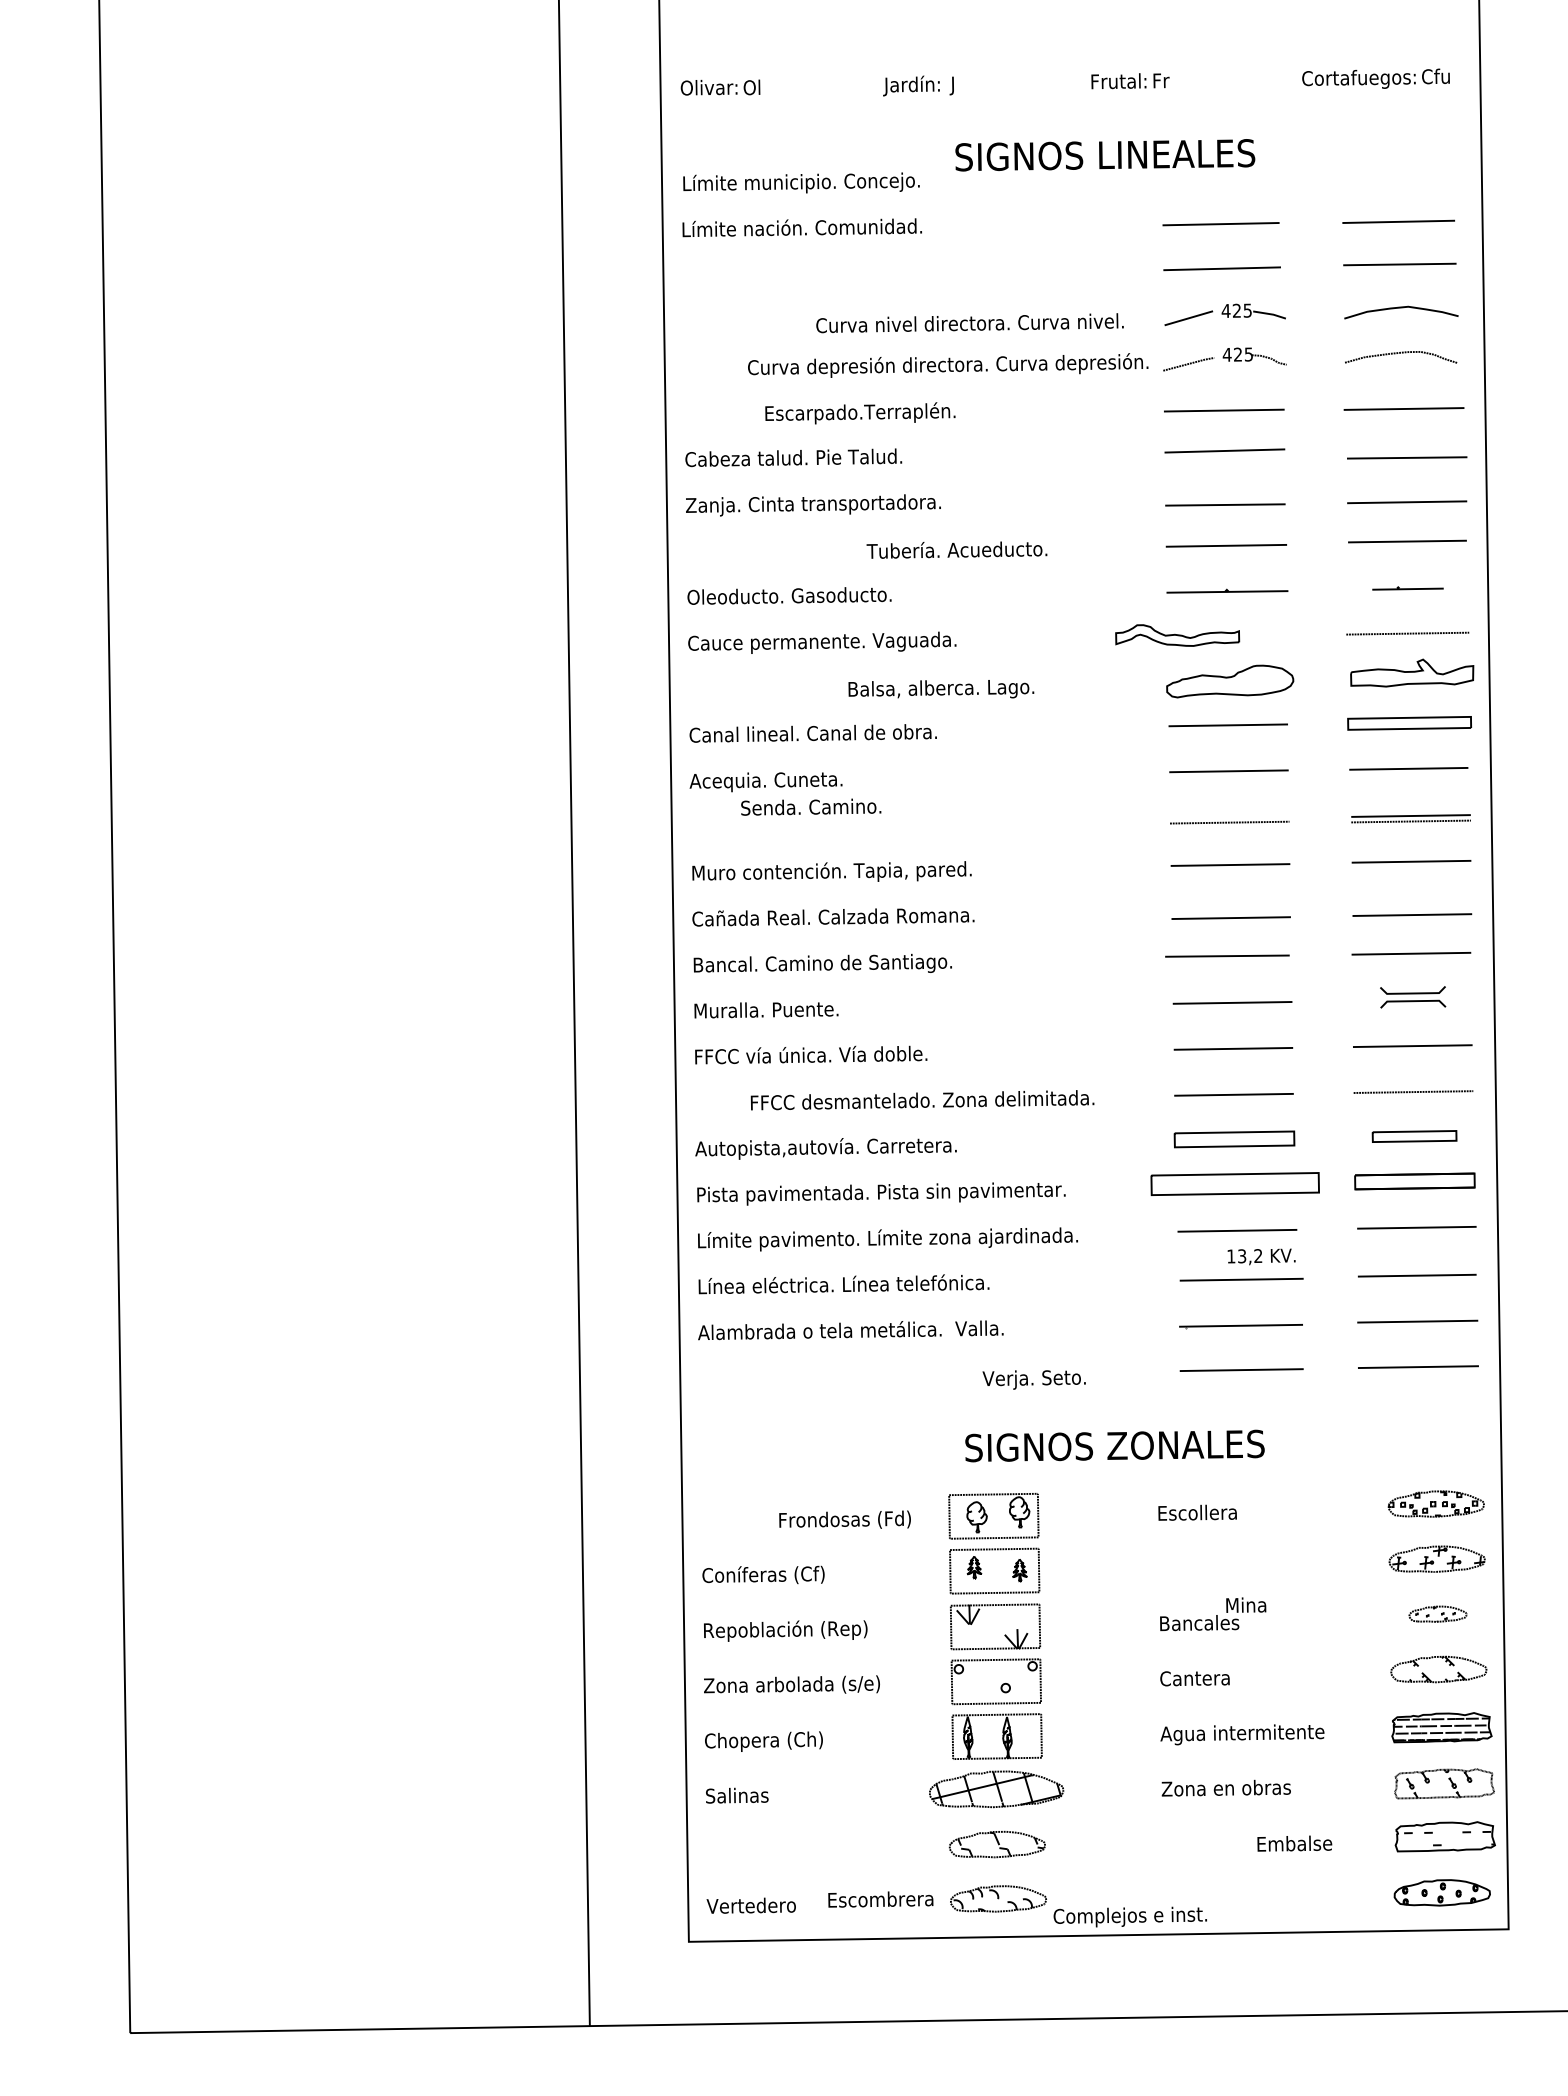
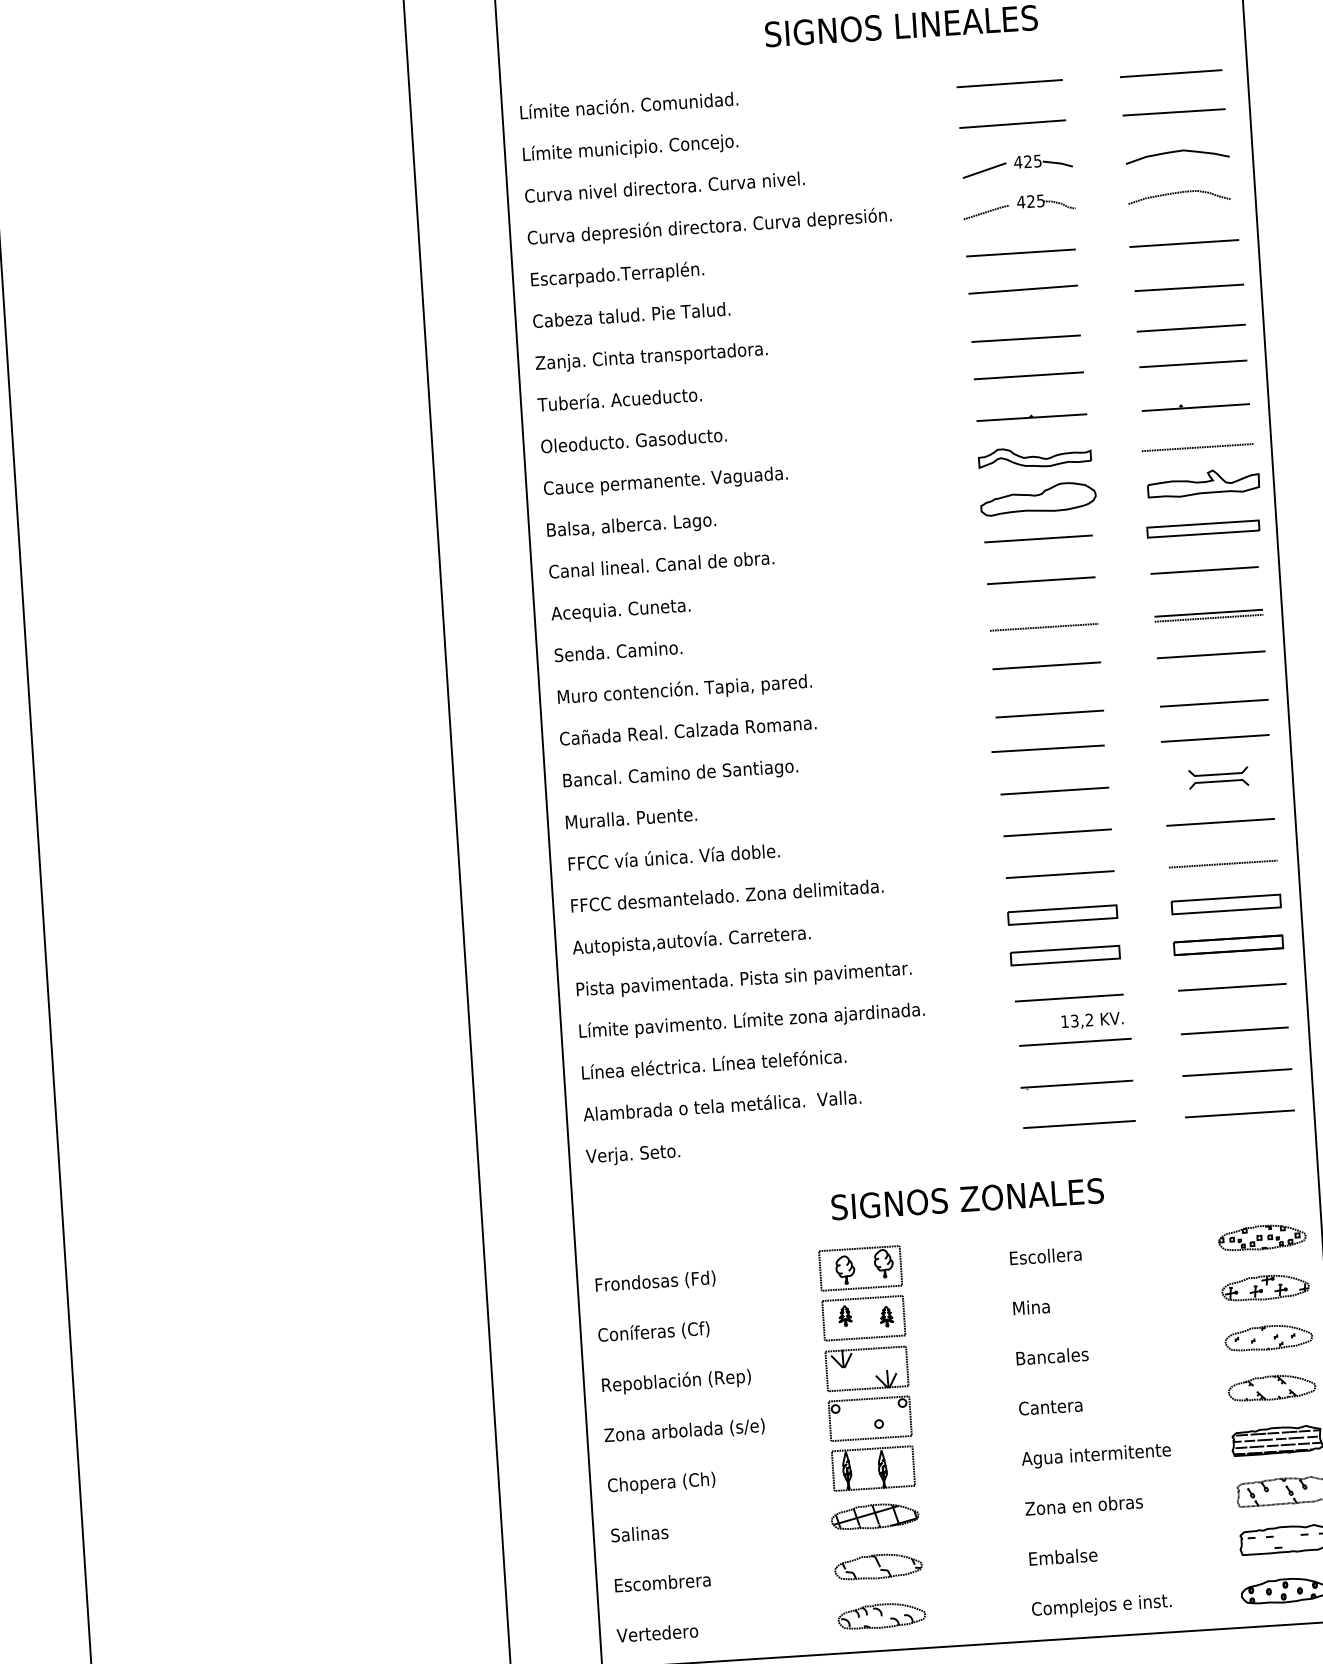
text: (801, 182) -> (630, 148), moved
text: (969, 323) -> (664, 187), moved
text: (948, 365) -> (710, 227), moved
text: (860, 413) -> (617, 275), moved
text: (956, 549) -> (619, 399), moved
part: (1407, 588) -> (1195, 406), size x1.67
part: (1177, 635) -> (1034, 457), moved
text: (941, 689) -> (631, 526), moved
text: (811, 806) -> (618, 650), moved
text: (922, 1100) -> (727, 896), moved
part: (1414, 1136) -> (1226, 904), size x1.43
part: (1235, 1183) -> (1065, 955), size x0.71
text: (1033, 1379) -> (632, 1154), moved
text: (844, 1519) -> (654, 1281), moved
text: (1246, 1604) -> (1031, 1306), moved
part: (1437, 1613) -> (1268, 1337), size x1.67
part: (995, 1788) -> (874, 1515), size x0.71
text: (1294, 1843) -> (1063, 1556), moved
text: (880, 1899) -> (662, 1582), moved
text: (1129, 1916) -> (1100, 1605), moved

